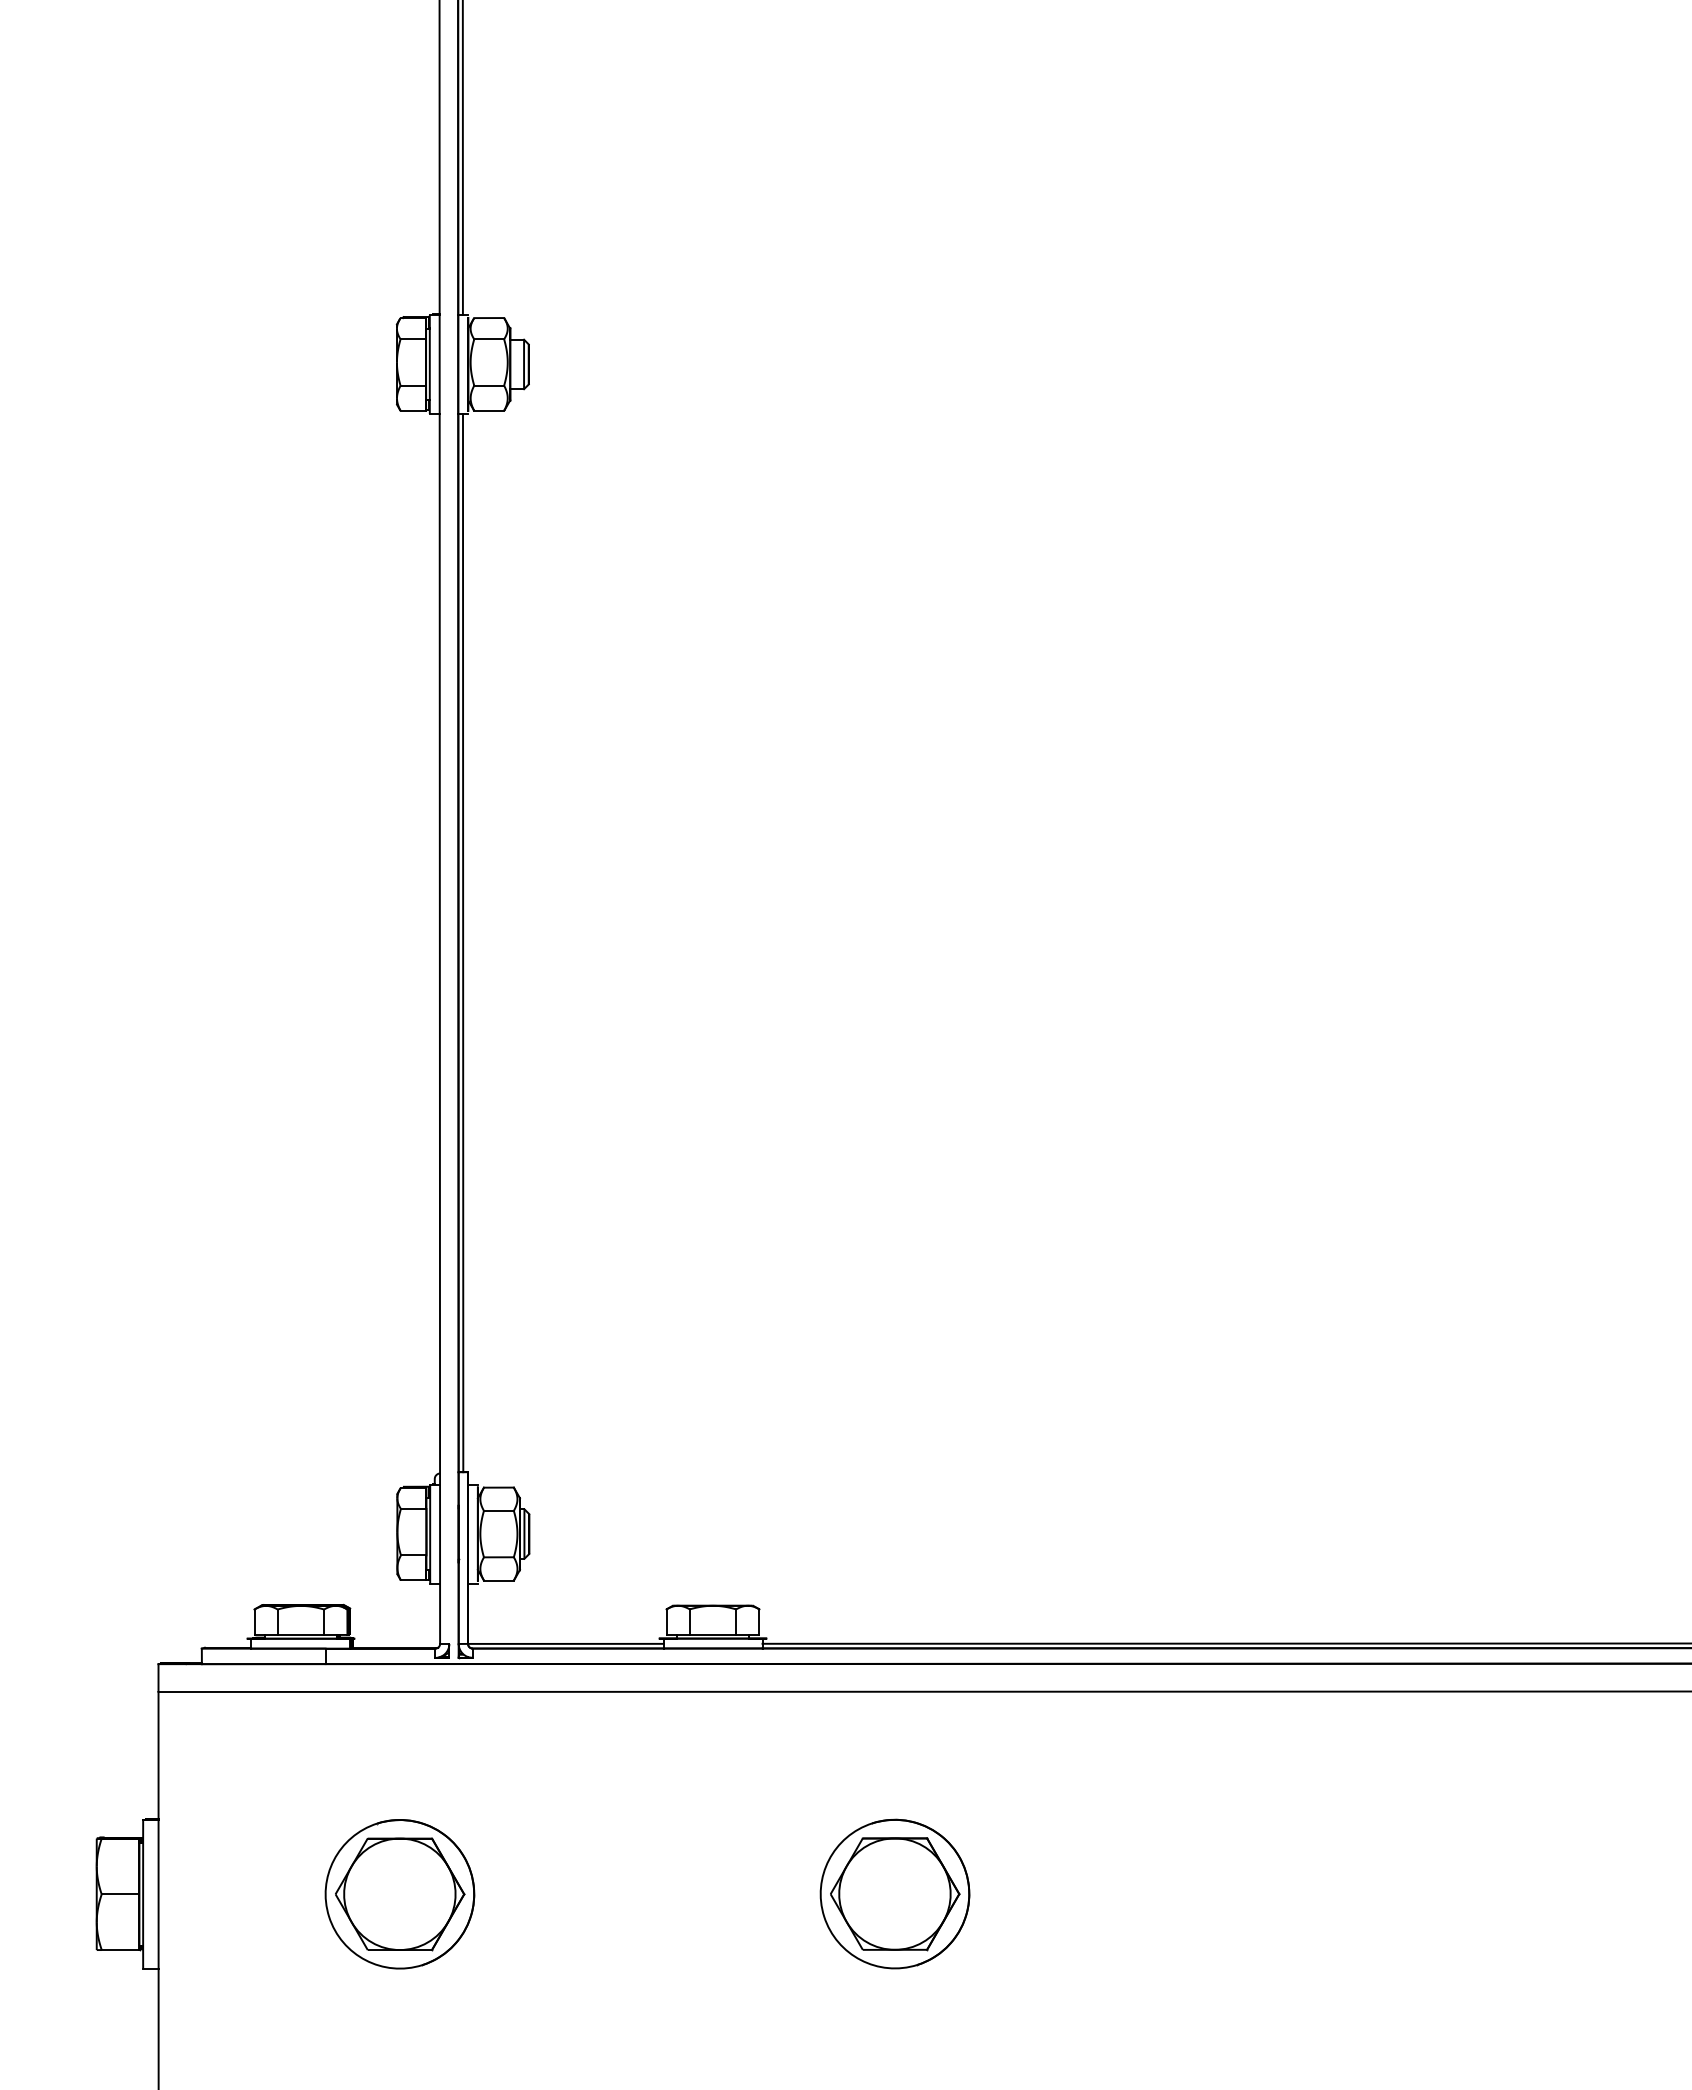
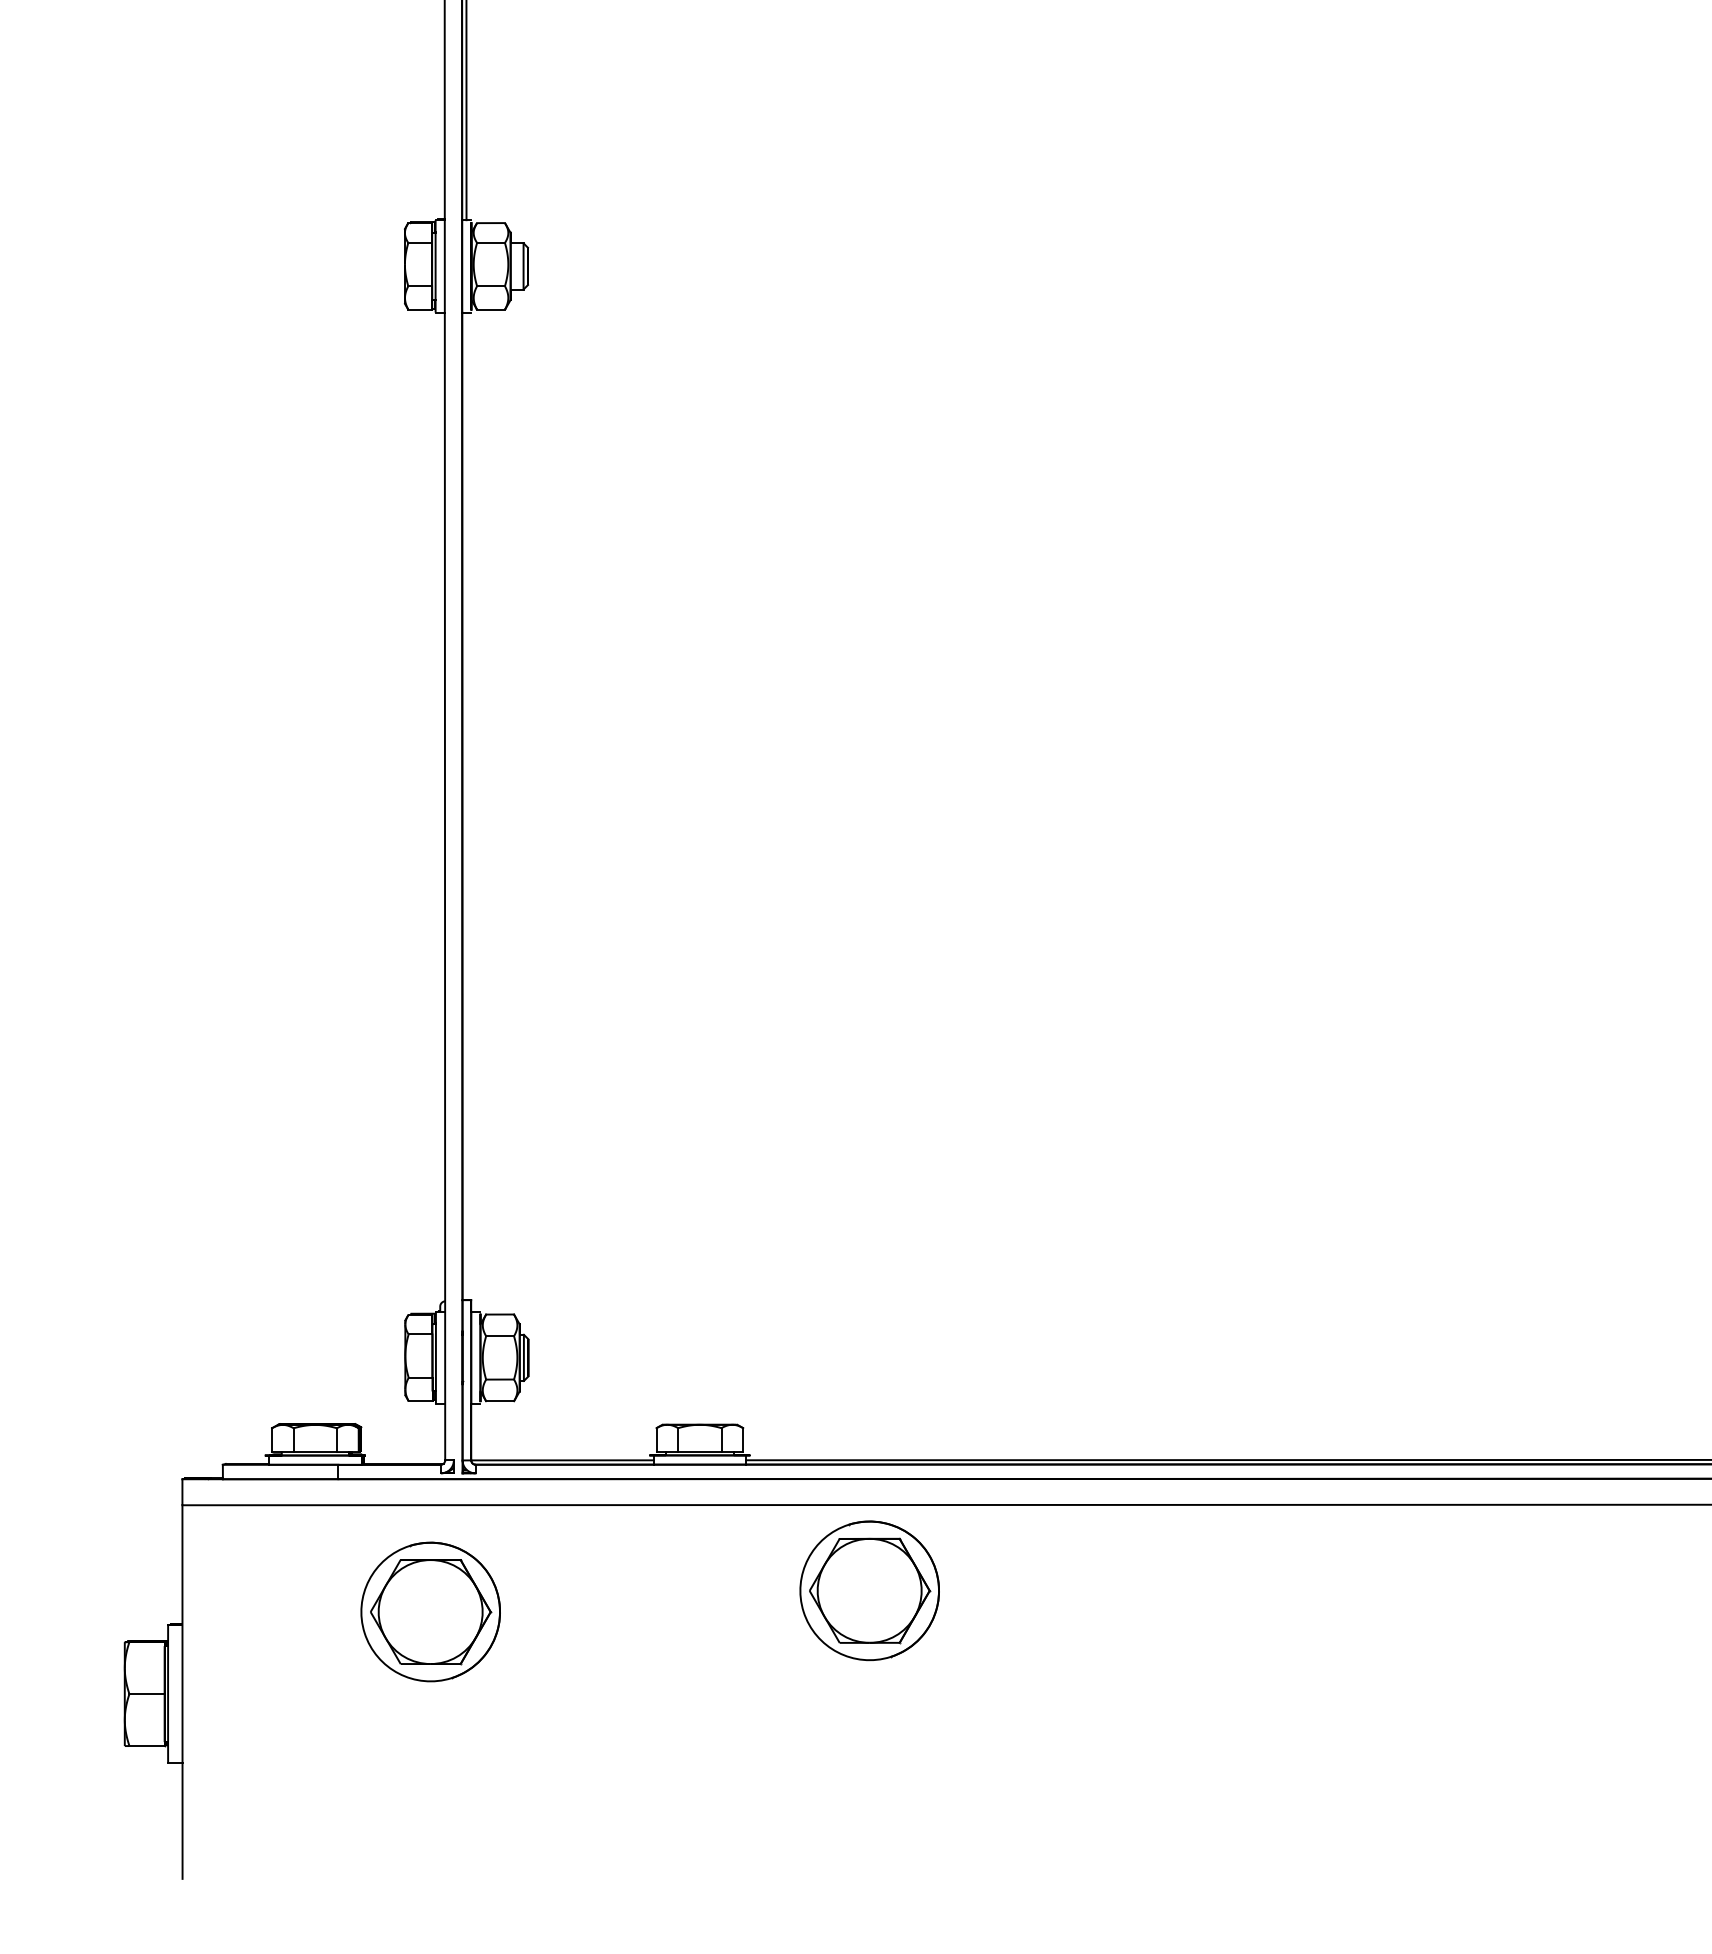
line: (462, 943) -> (466, 806), removed
part: (399, 1893) -> (430, 1611), moved
part: (894, 1893) -> (869, 1590), moved

